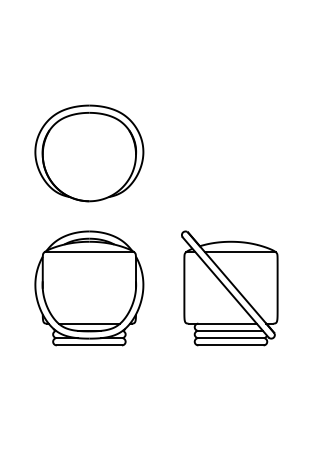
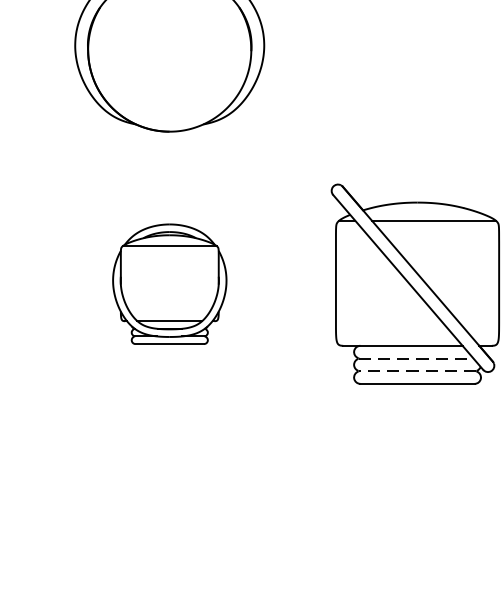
part: (89, 288) -> (169, 284), size x0.6
line: (230, 330) -> (416, 357), solid -> dashed
line: (230, 338) -> (416, 371), solid -> dashed

